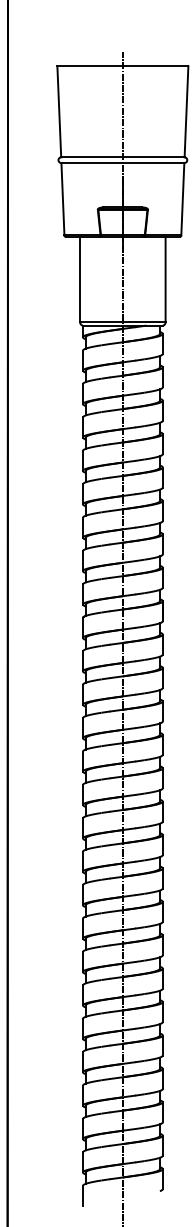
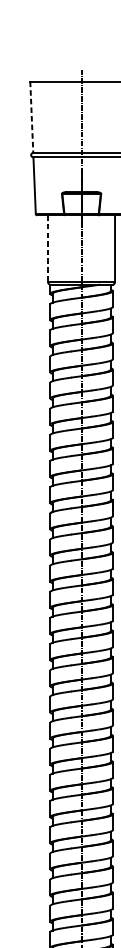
line: (59, 111) -> (31, 117), solid -> dashed
line: (80, 279) -> (48, 248), solid -> dashed

